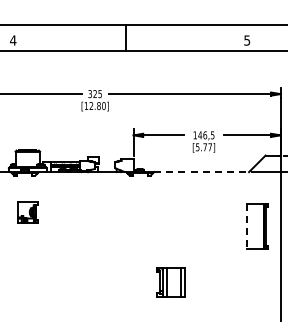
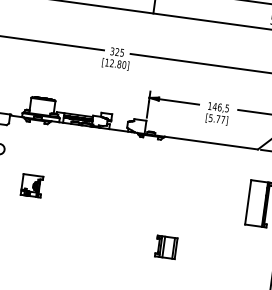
line: (202, 172) -> (212, 143), dashed -> solid
part: (27, 212) -> (31, 185), moved
line: (246, 226) -> (248, 202), dashed -> solid
part: (170, 282) -> (165, 247), size x0.71

